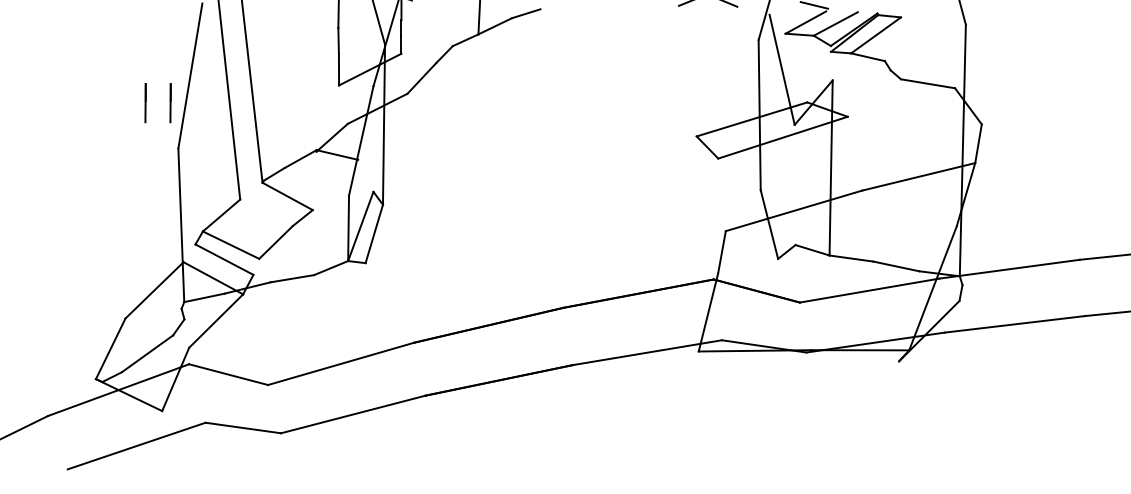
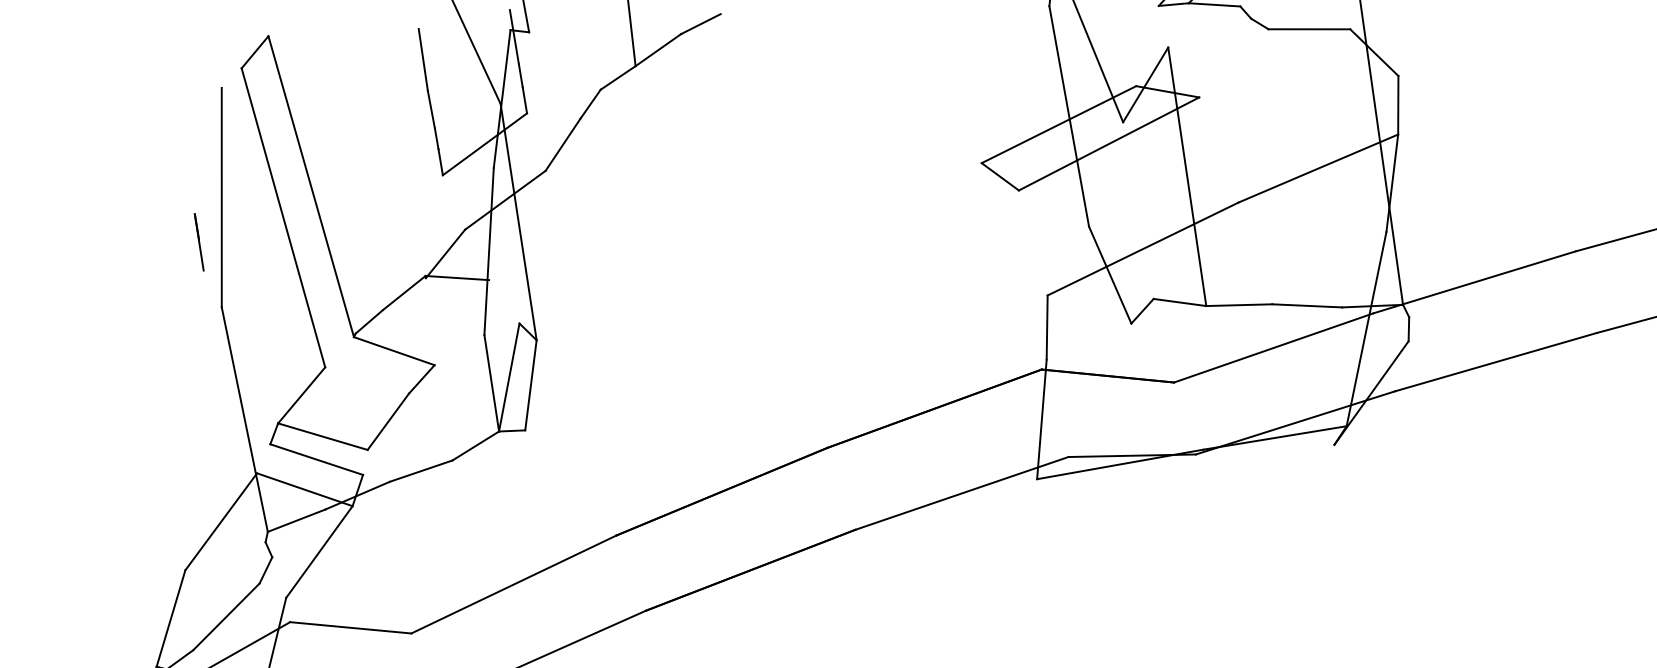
line: (145, 103) -> (162, 248), removed

